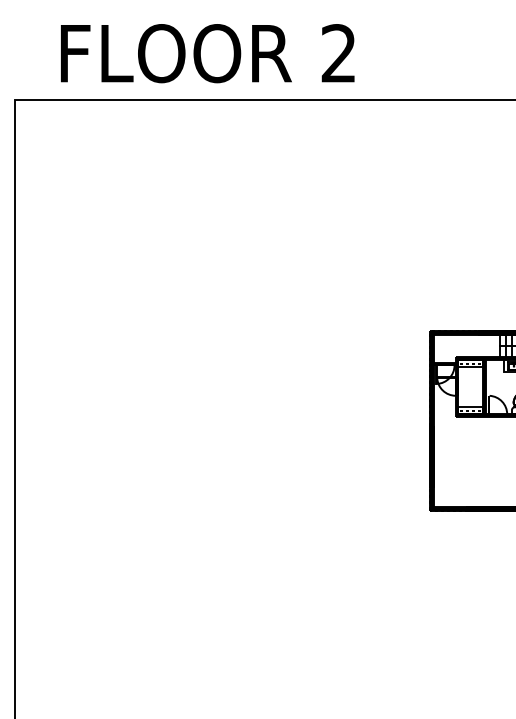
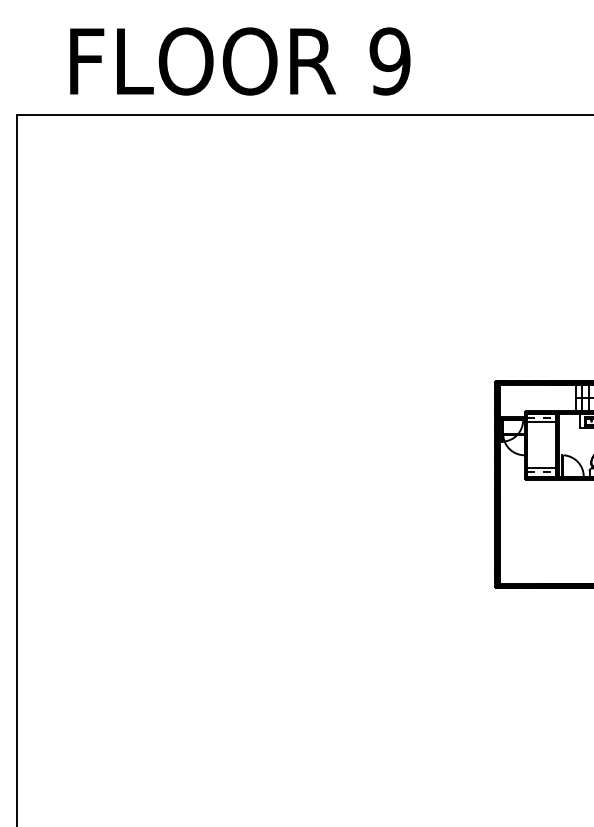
text: (338, 53) -> (389, 61), 2 -> 9

